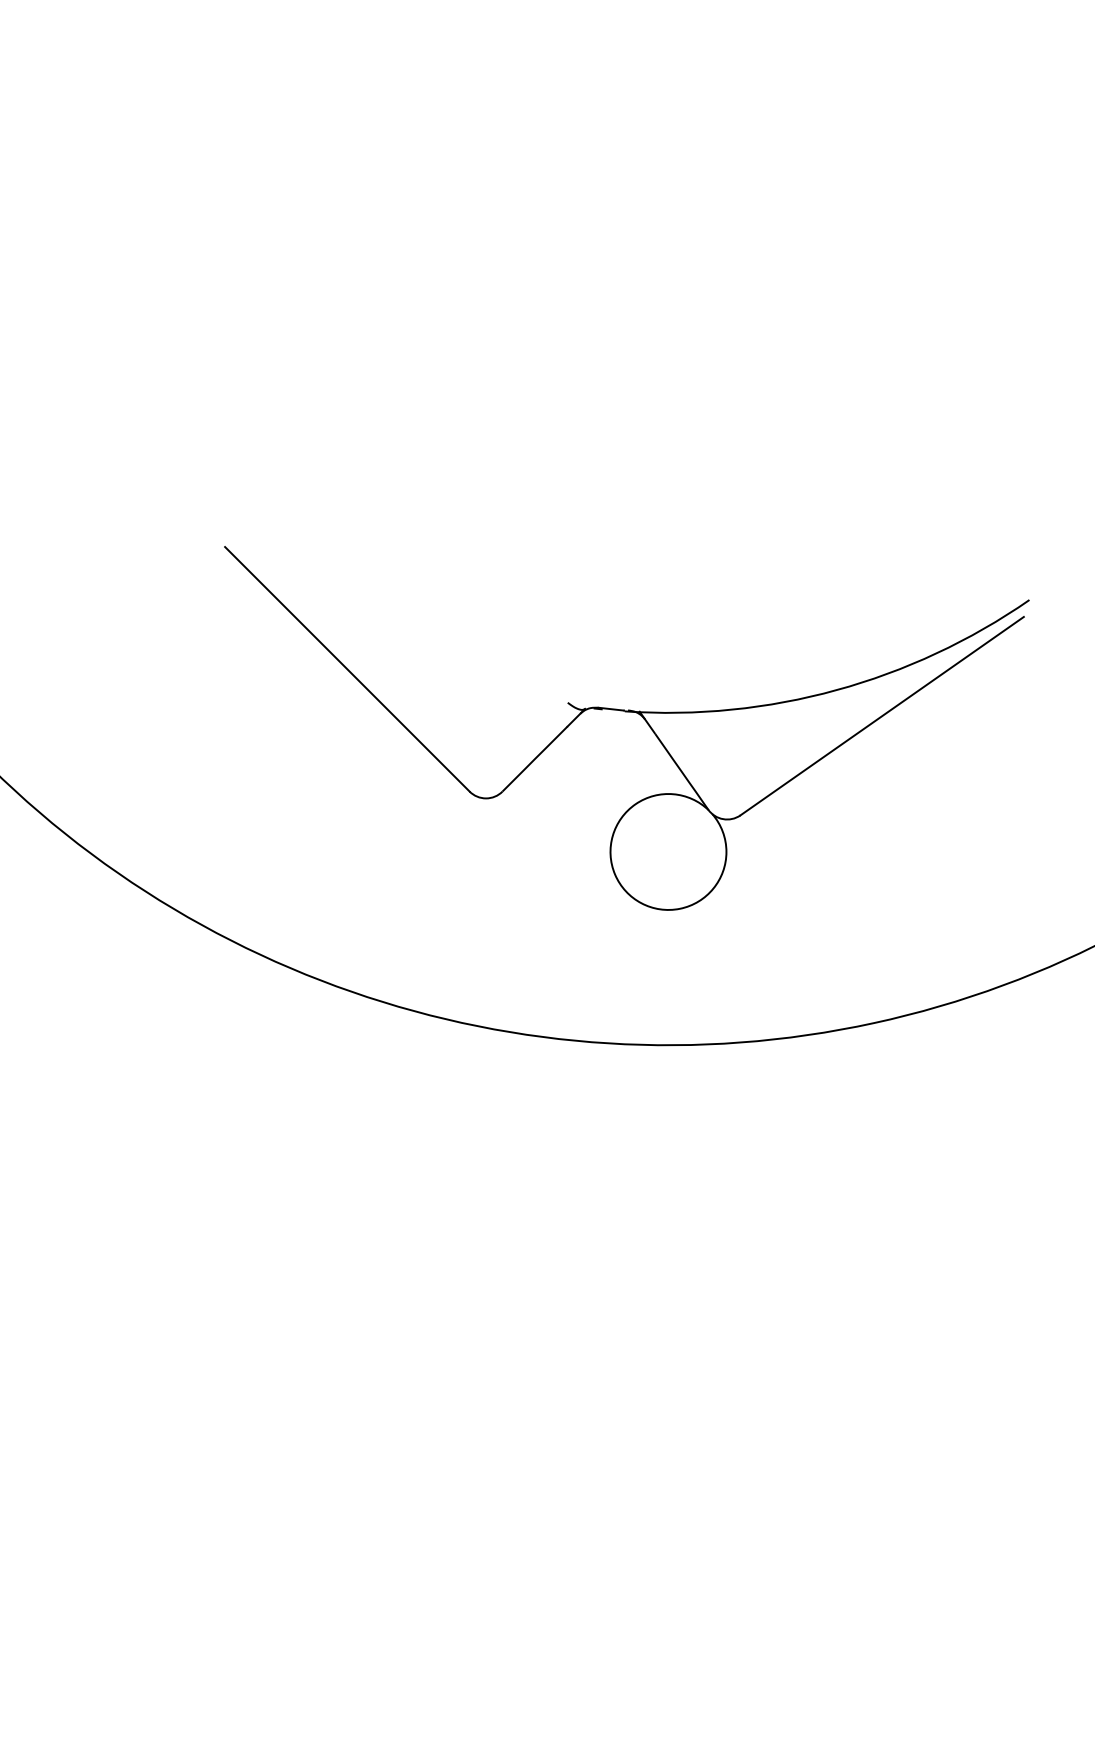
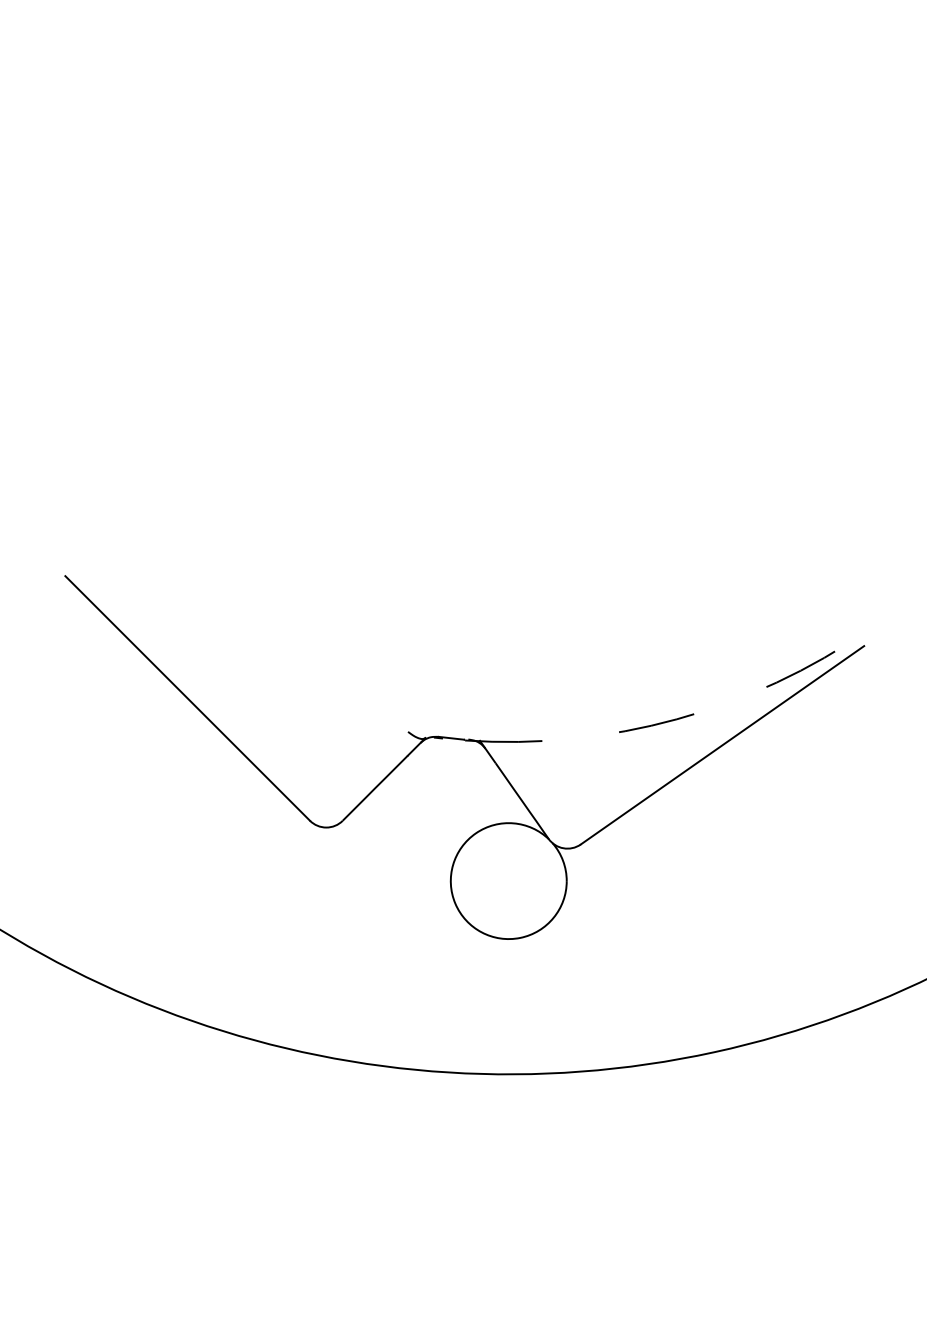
arc: (836, 690) -> (676, 719), solid -> dashed

